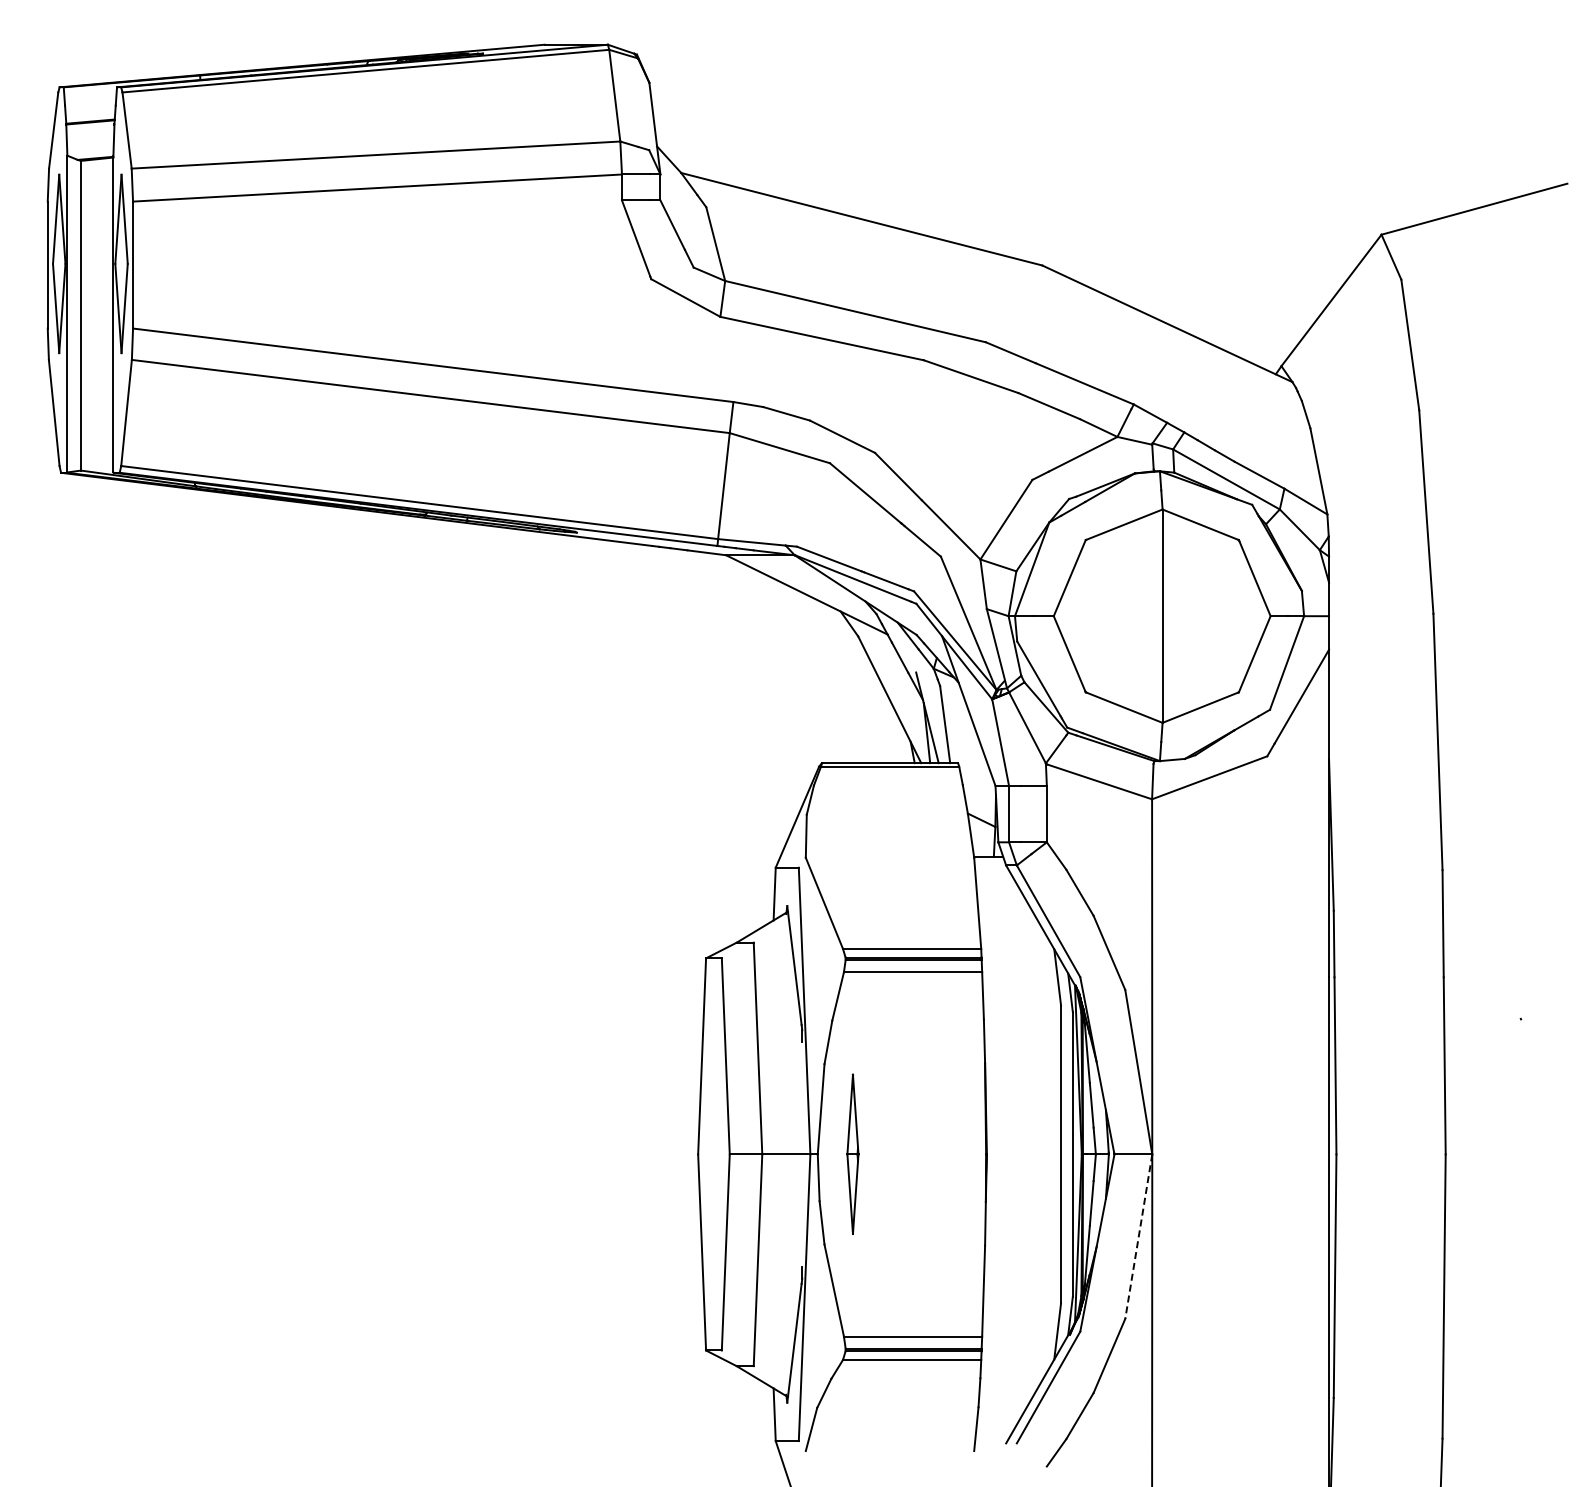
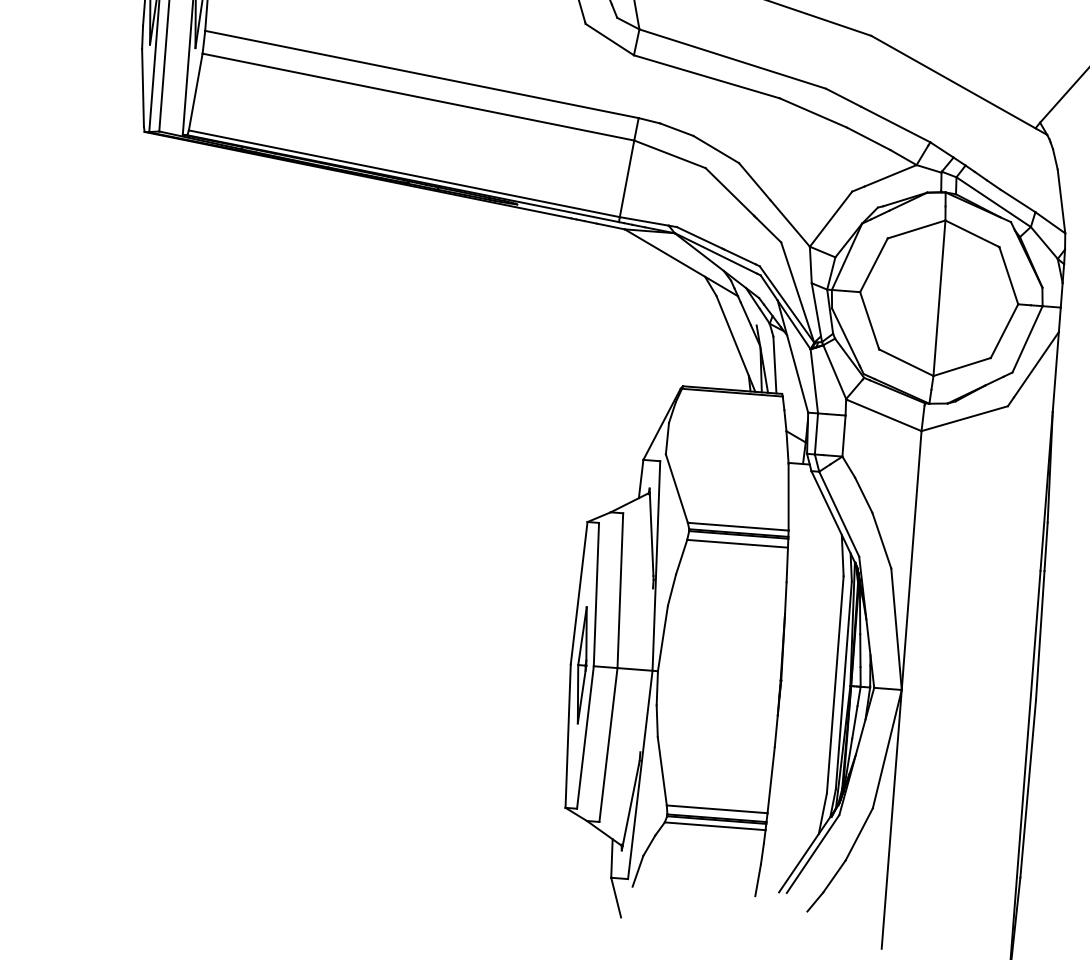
part: (852, 1153) -> (582, 664), moved
line: (1138, 1237) -> (887, 749), dashed -> solid

